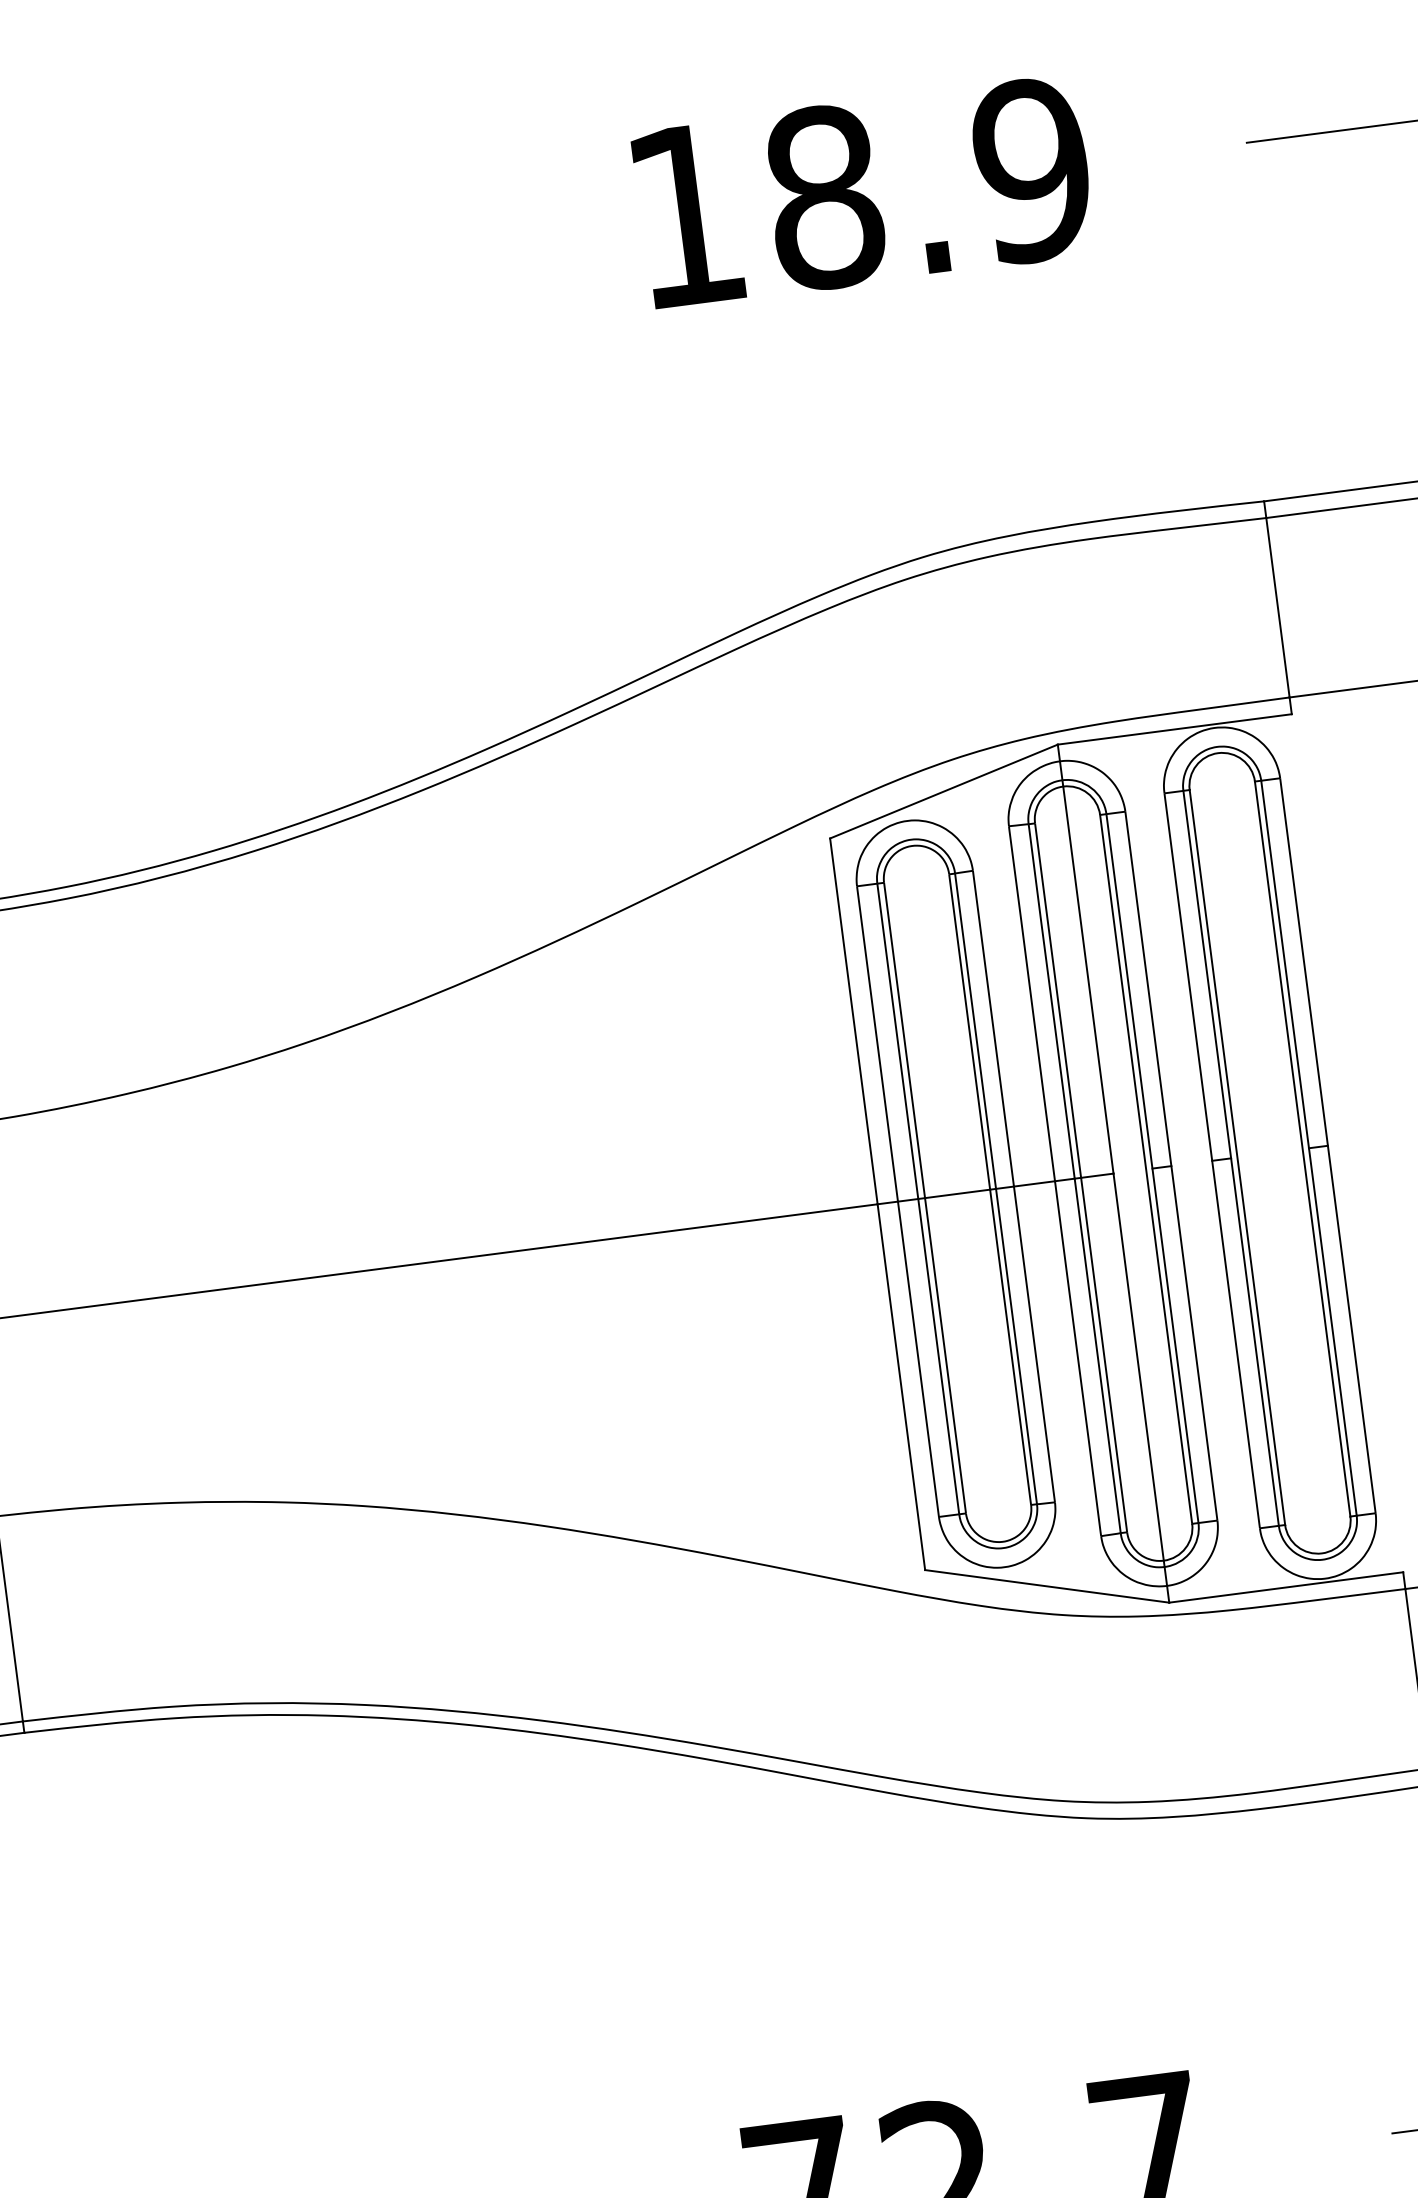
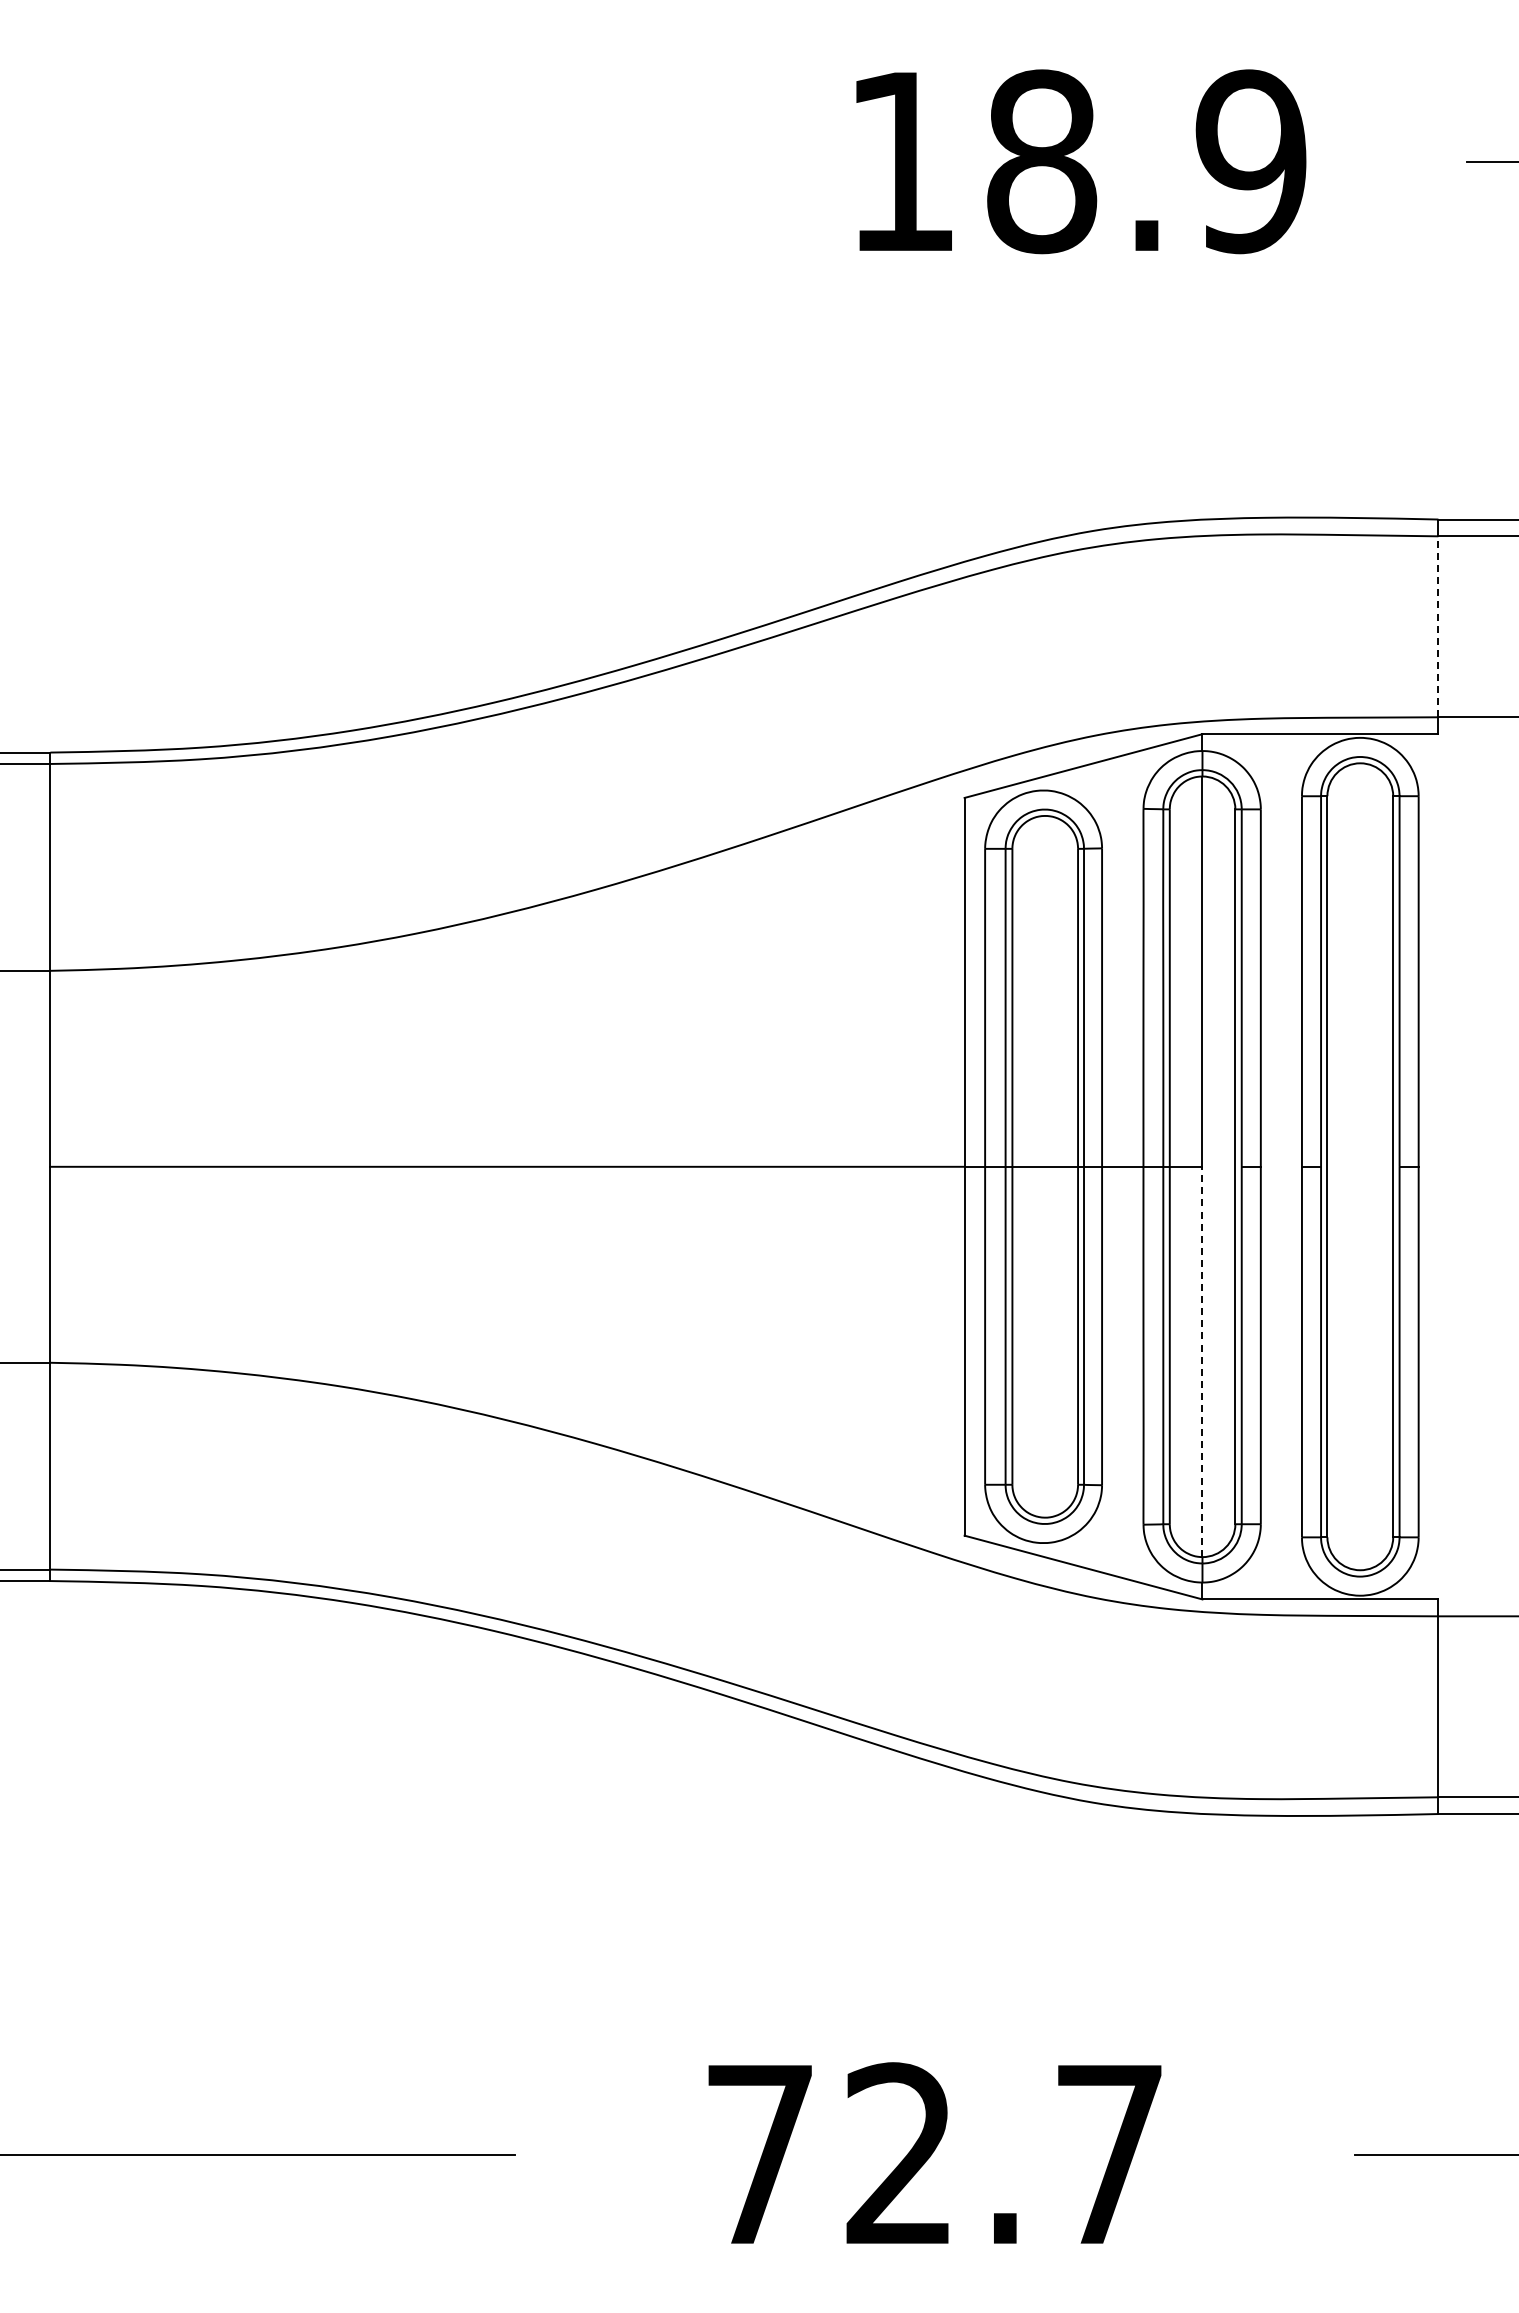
line: (1277, 607) -> (1438, 626), solid -> dashed
line: (1138, 1366) -> (1202, 1361), solid -> dashed

